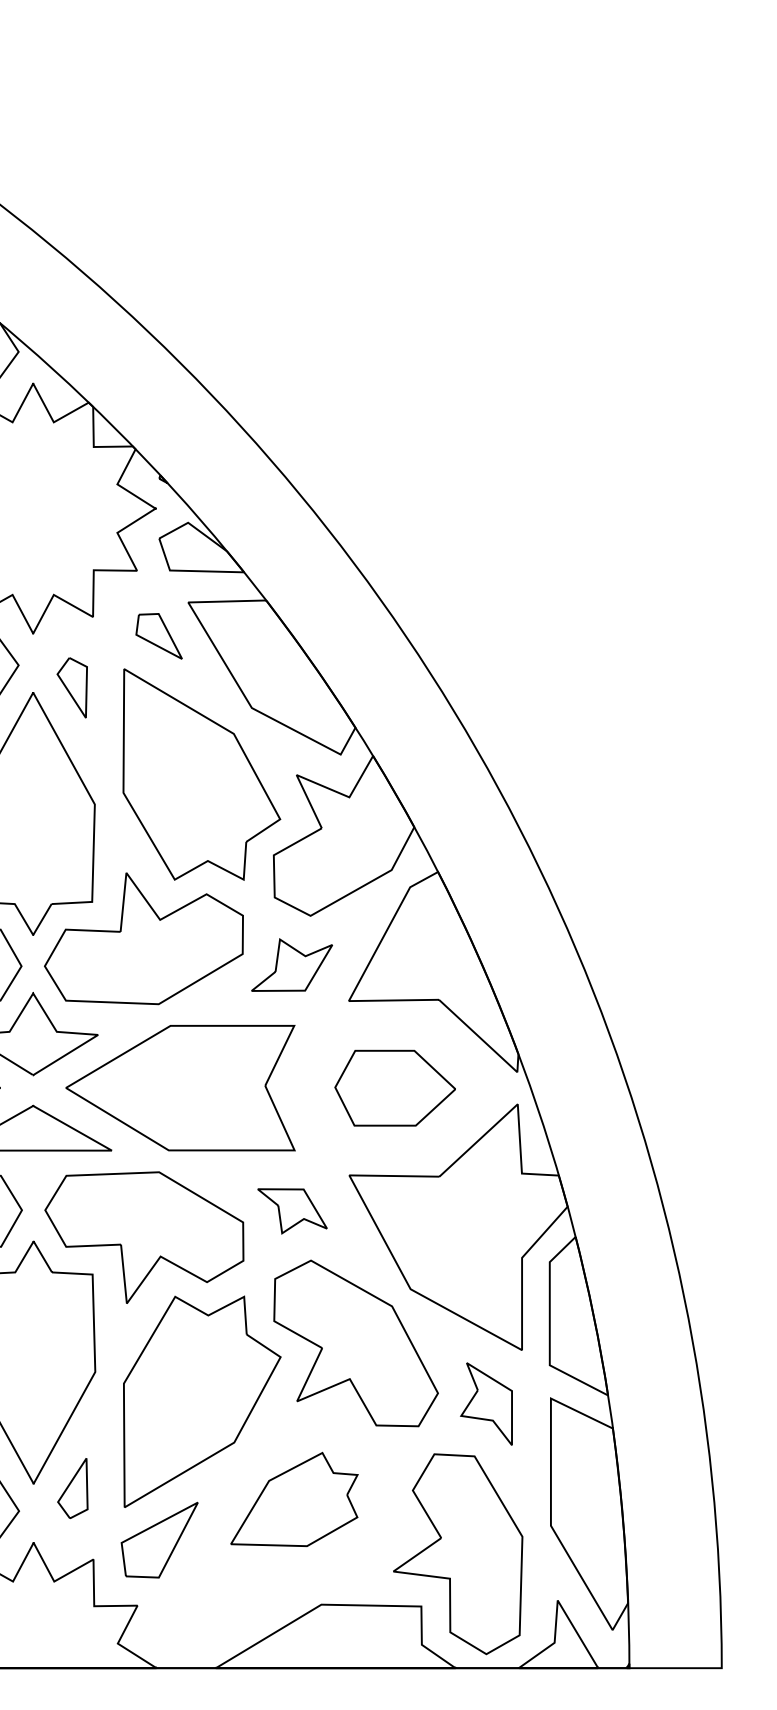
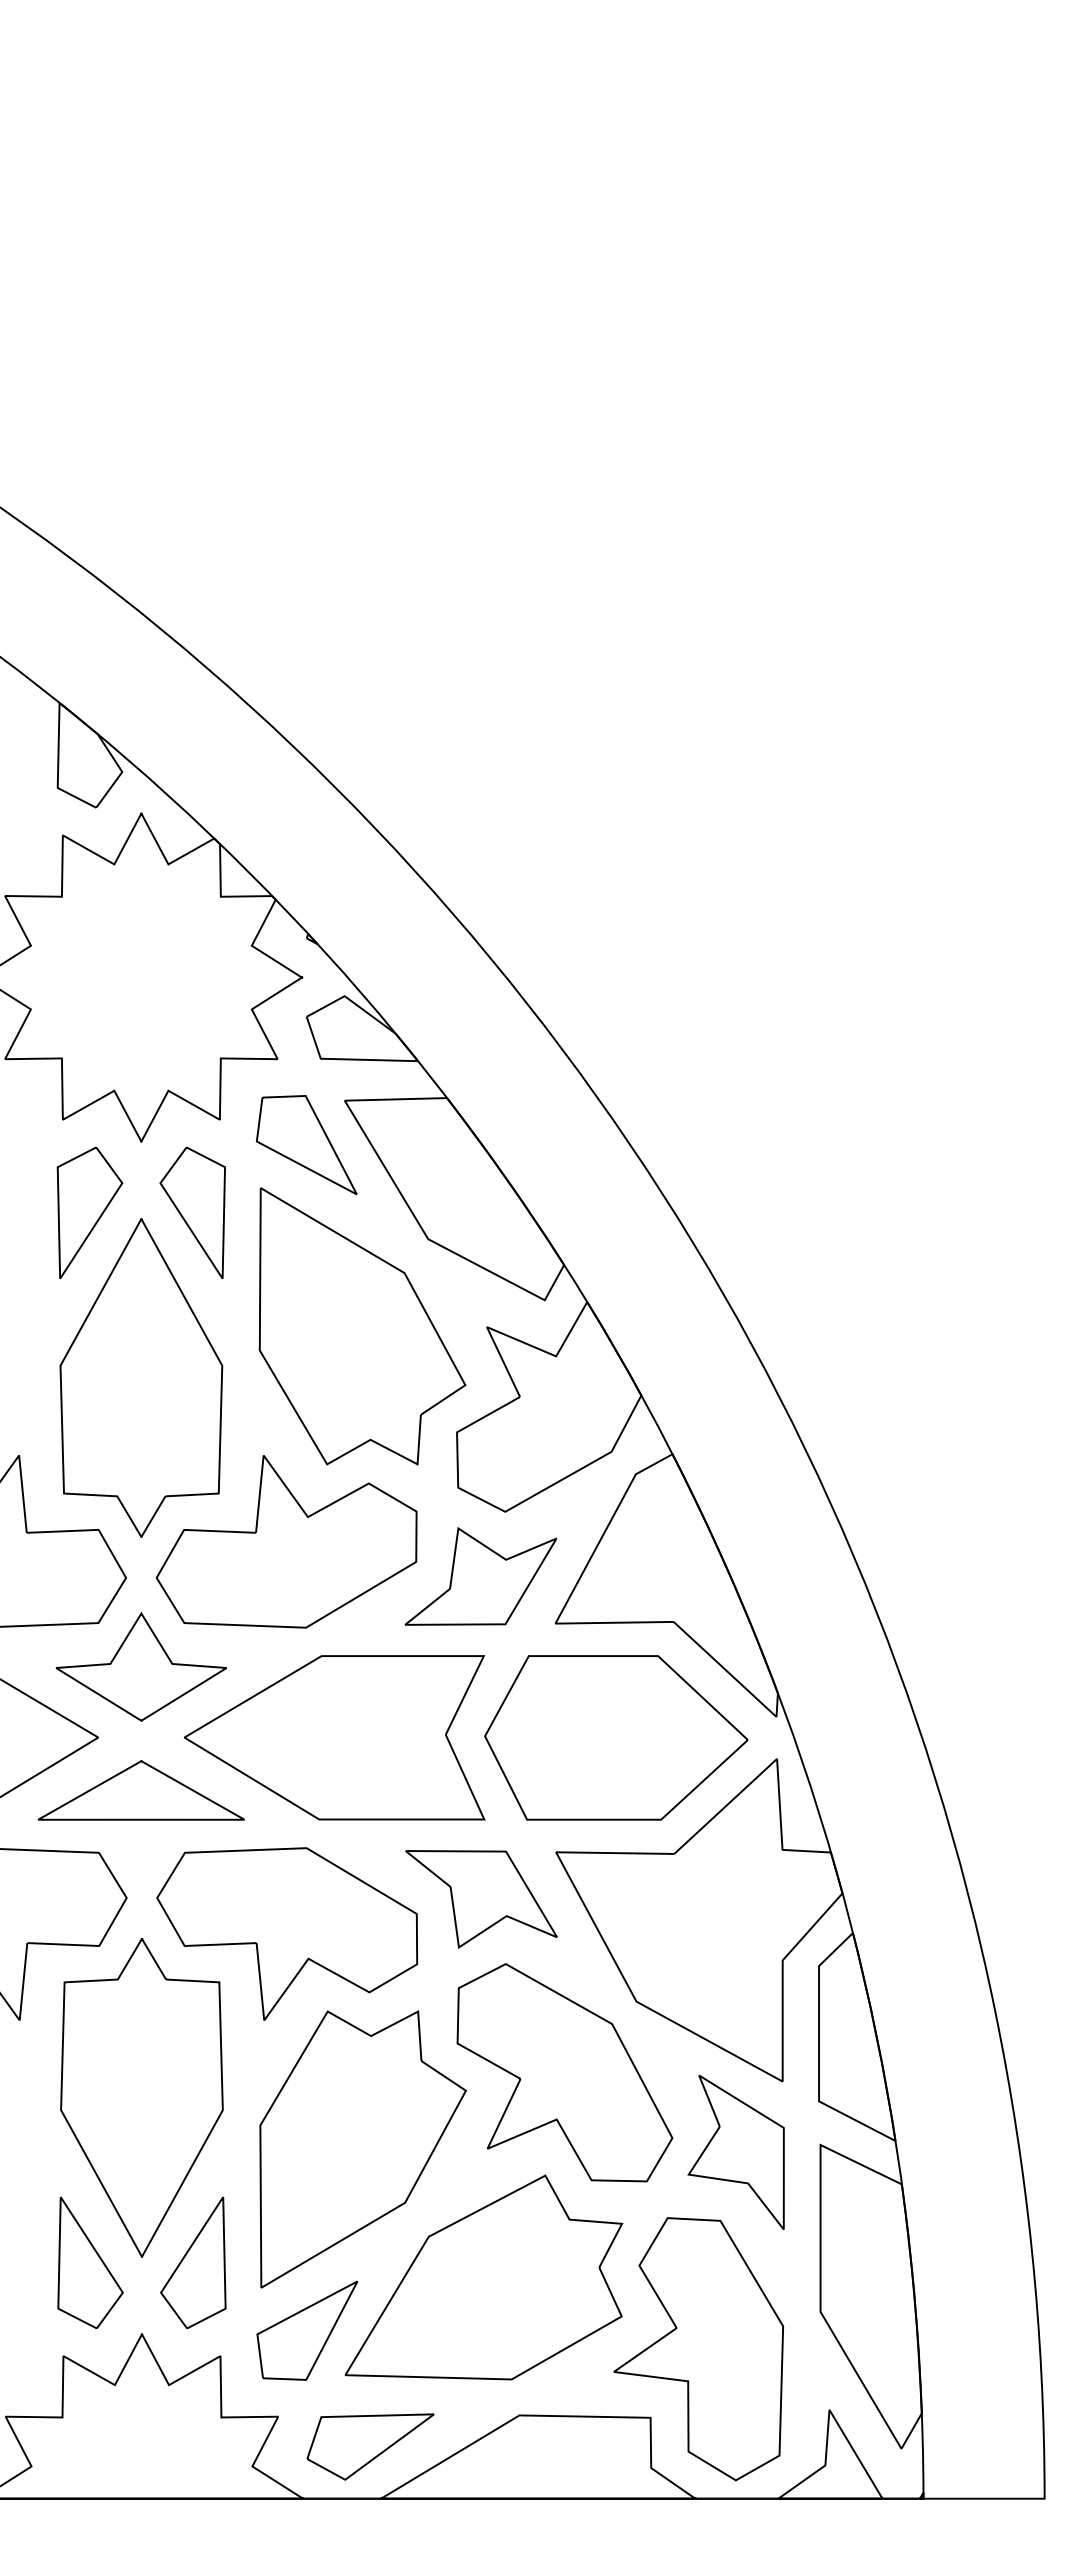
part: (159, 636) -> (306, 1145), size x1.67
part: (72, 687) -> (192, 1212), size x1.67
part: (291, 965) -> (480, 1576), size x1.43
part: (395, 1087) -> (616, 1737), size x1.67
part: (292, 1211) -> (481, 1899), size x1.67
part: (486, 1403) -> (735, 2151), size x1.43
part: (72, 1488) -> (193, 2262), size x1.67
part: (294, 1499) -> (483, 2277), size x1.67
part: (207, 1628) -> (370, 2446), added

